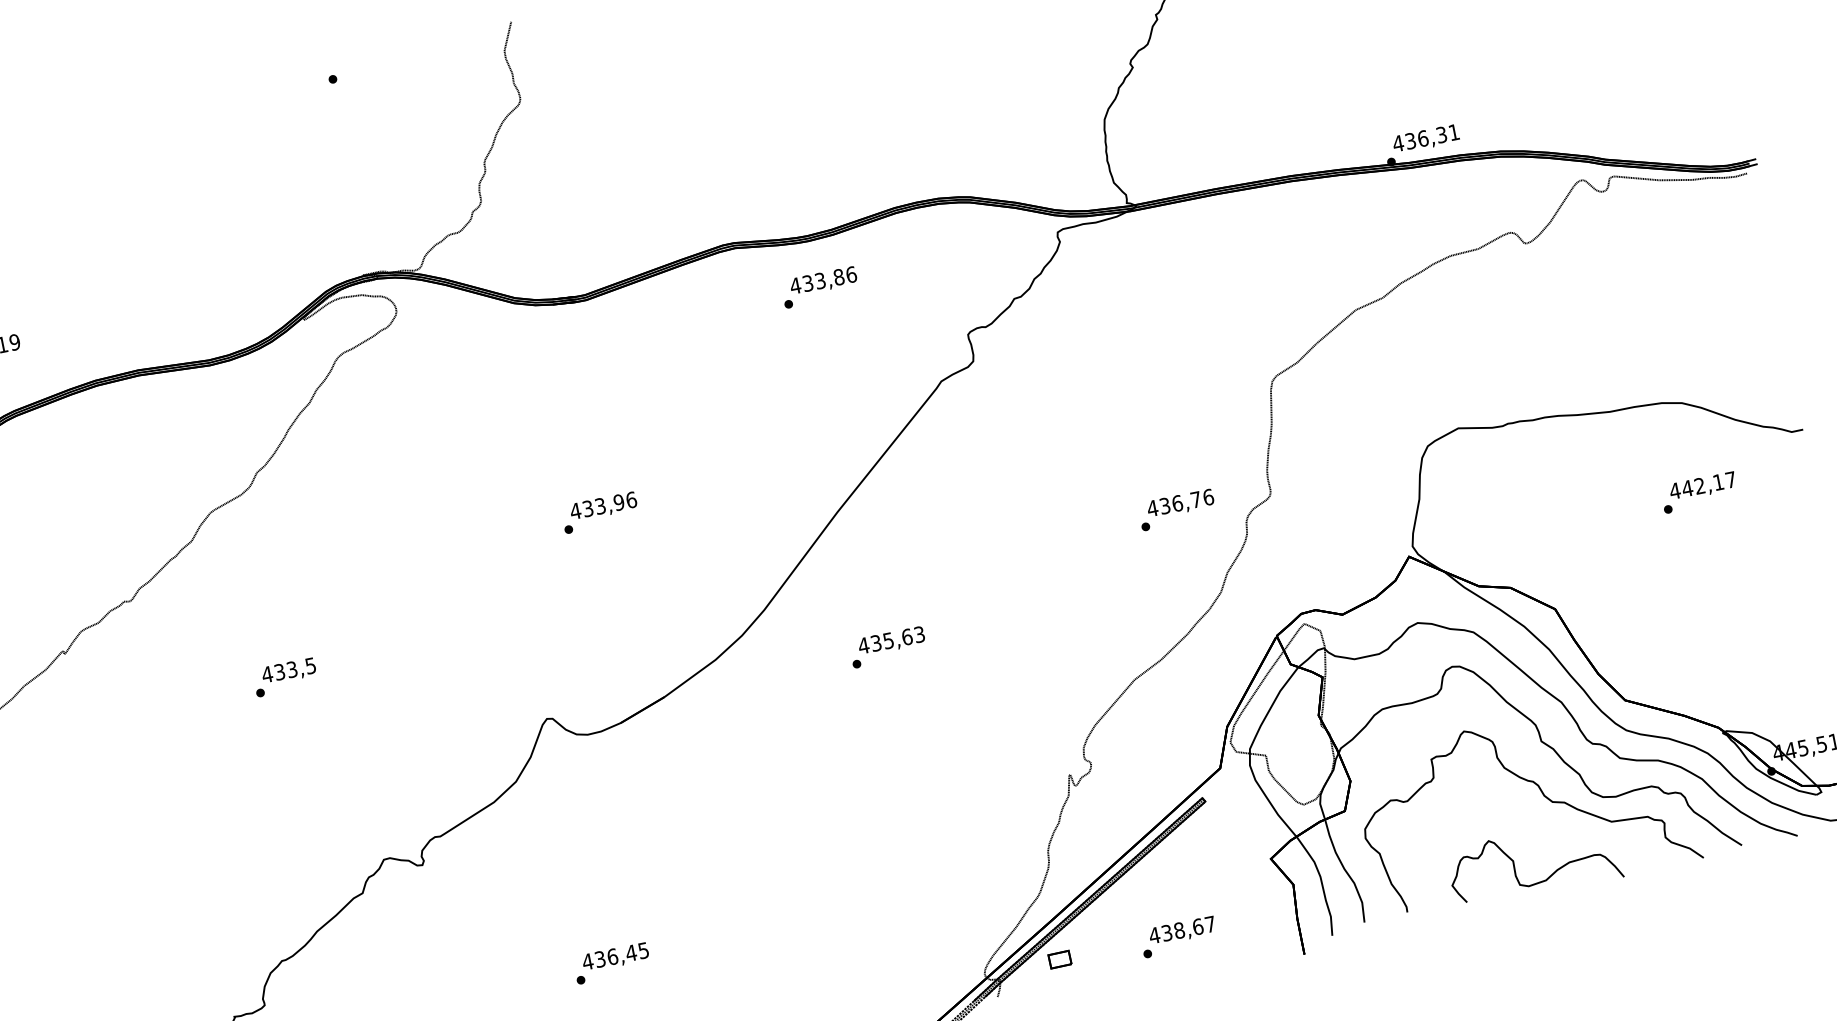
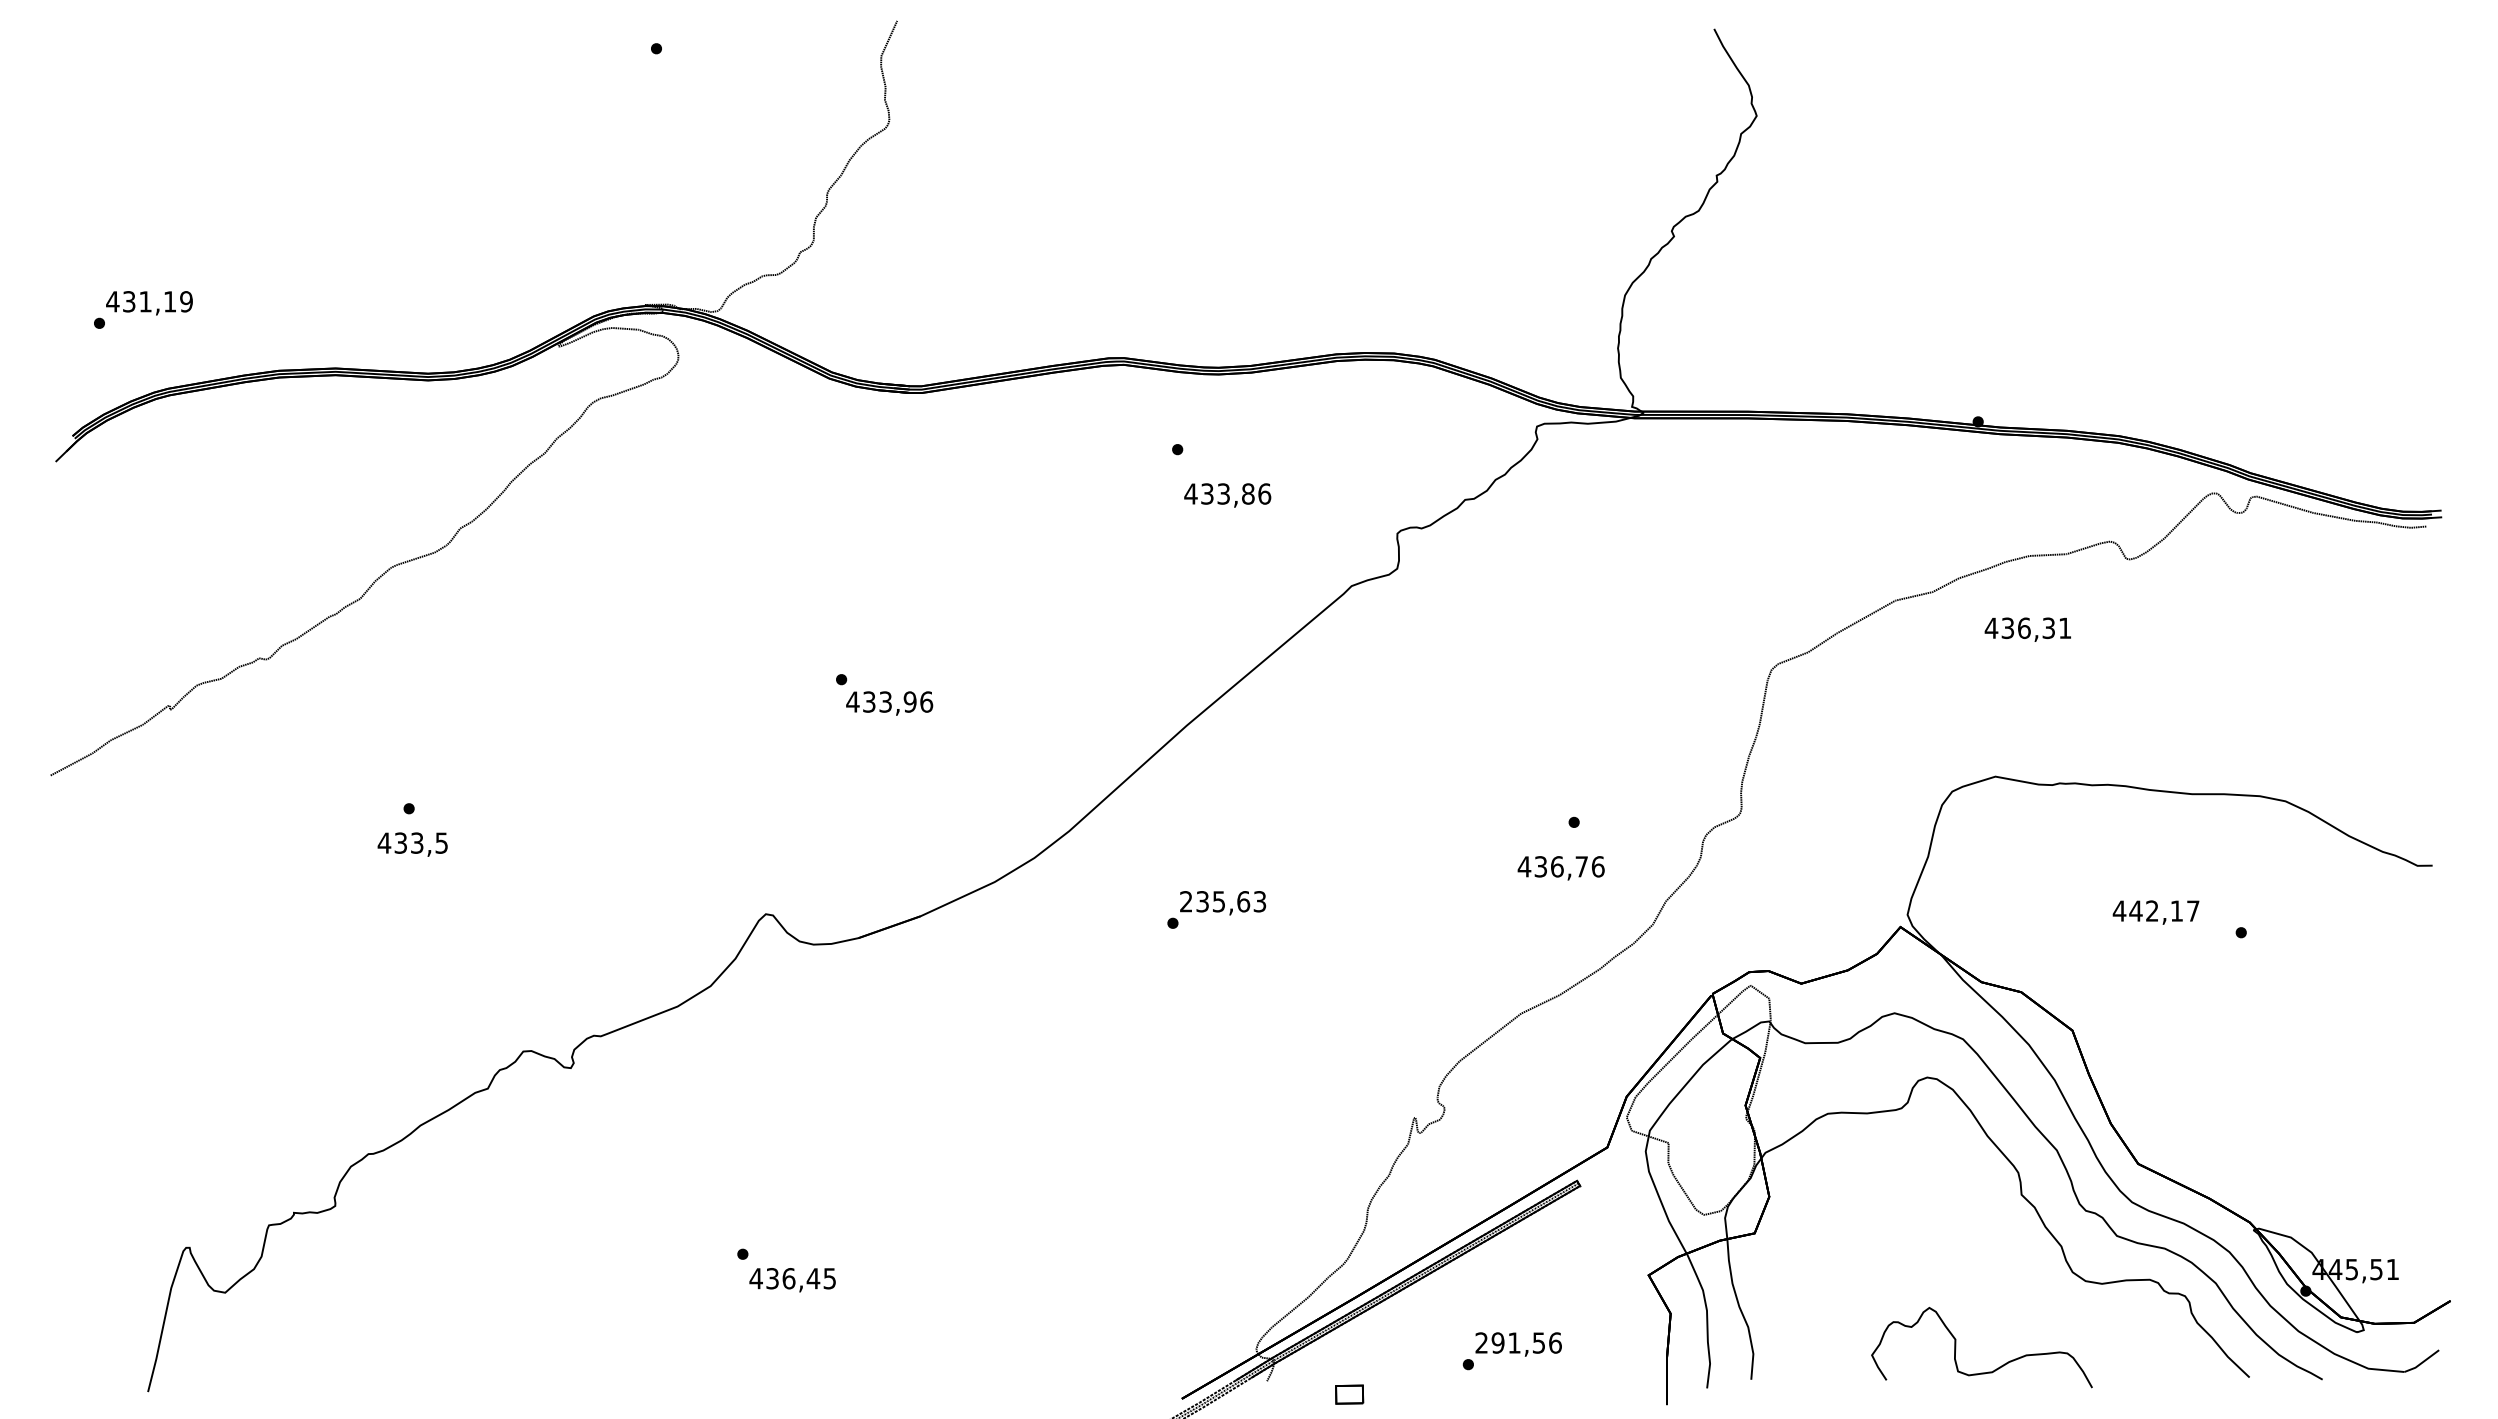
text: (1425, 139) -> (2027, 629), moved
text: (823, 281) -> (1227, 495), moved
text: (1702, 486) -> (2155, 912), moved
text: (1180, 504) -> (1560, 868), moved
text: (603, 506) -> (889, 703), moved
text: (863, 645) -> (1186, 901), 435,63 -> 235,63
text: (288, 671) -> (412, 844), moved
part: (1542, 794) -> (2009, 1262), removed
text: (1182, 929) -> (1518, 1342), 438,67 -> 291,56
text: (615, 957) -> (792, 1280), moved
part: (1059, 959) -> (1349, 1394), moved

